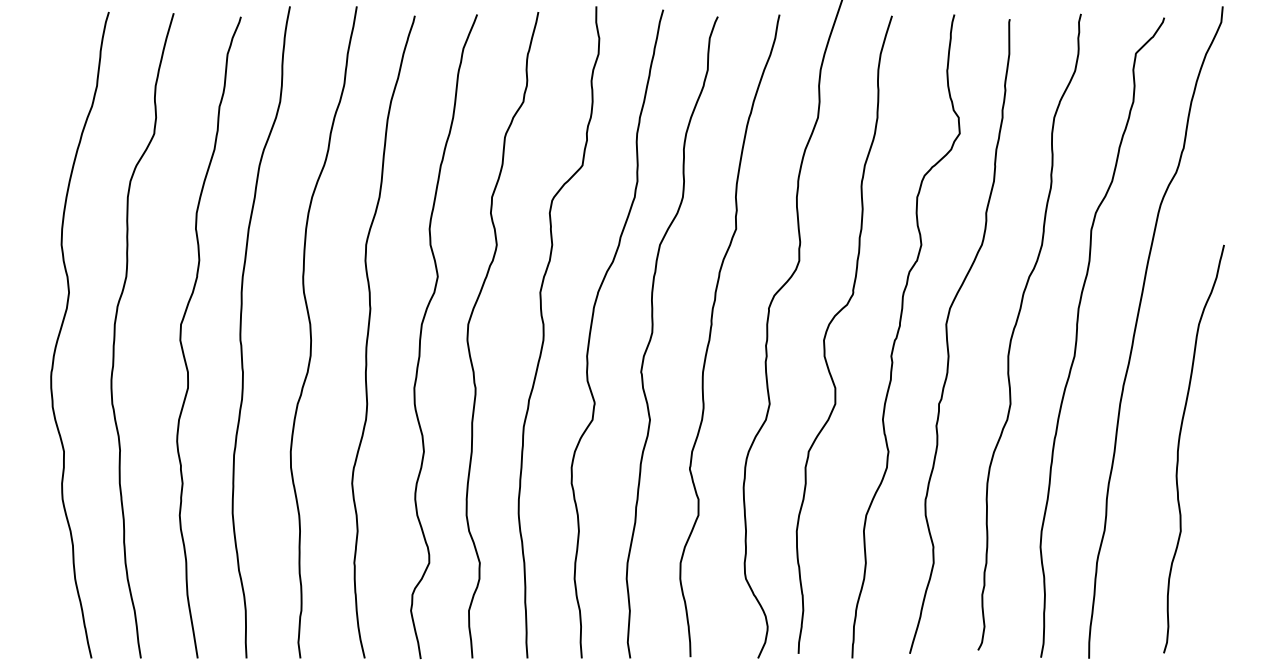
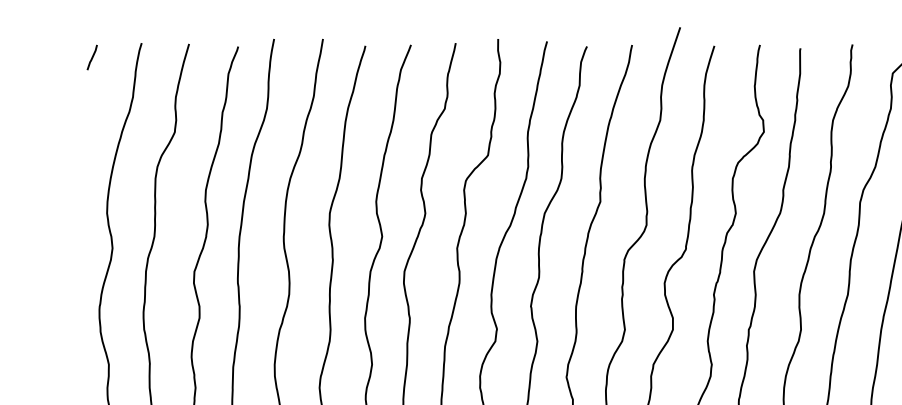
line: (41, 31) -> (92, 57), added

